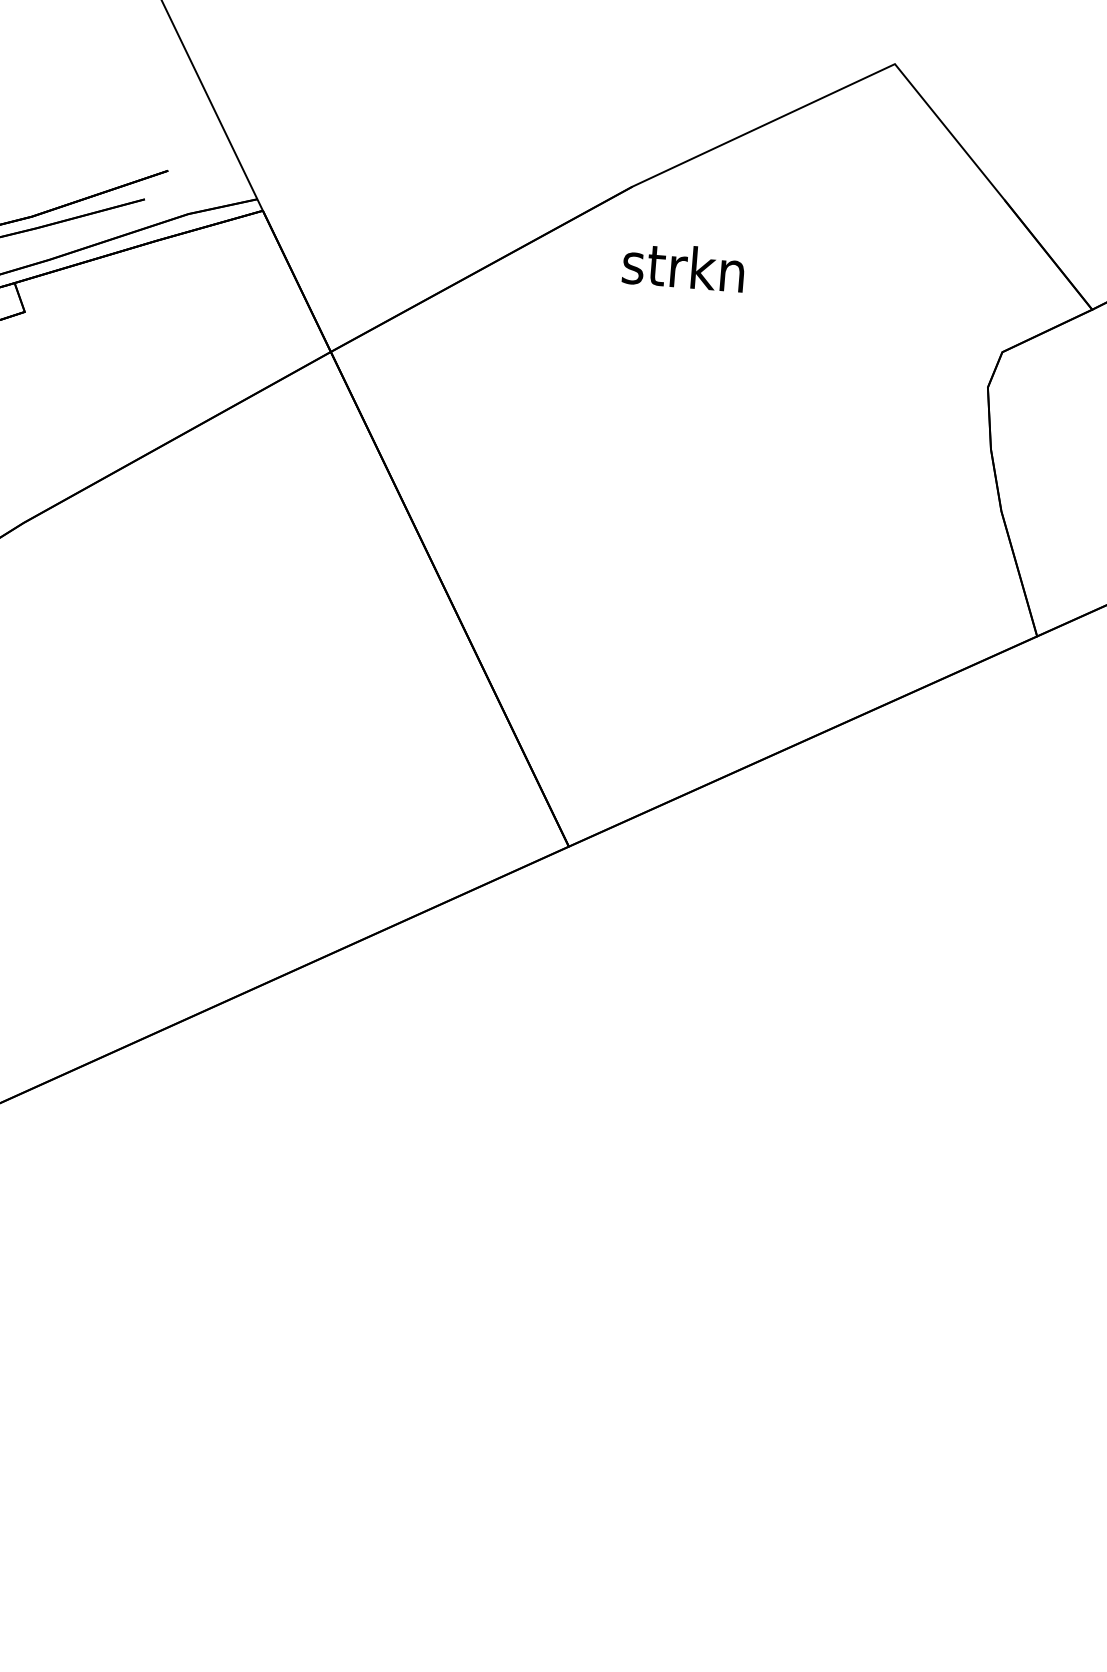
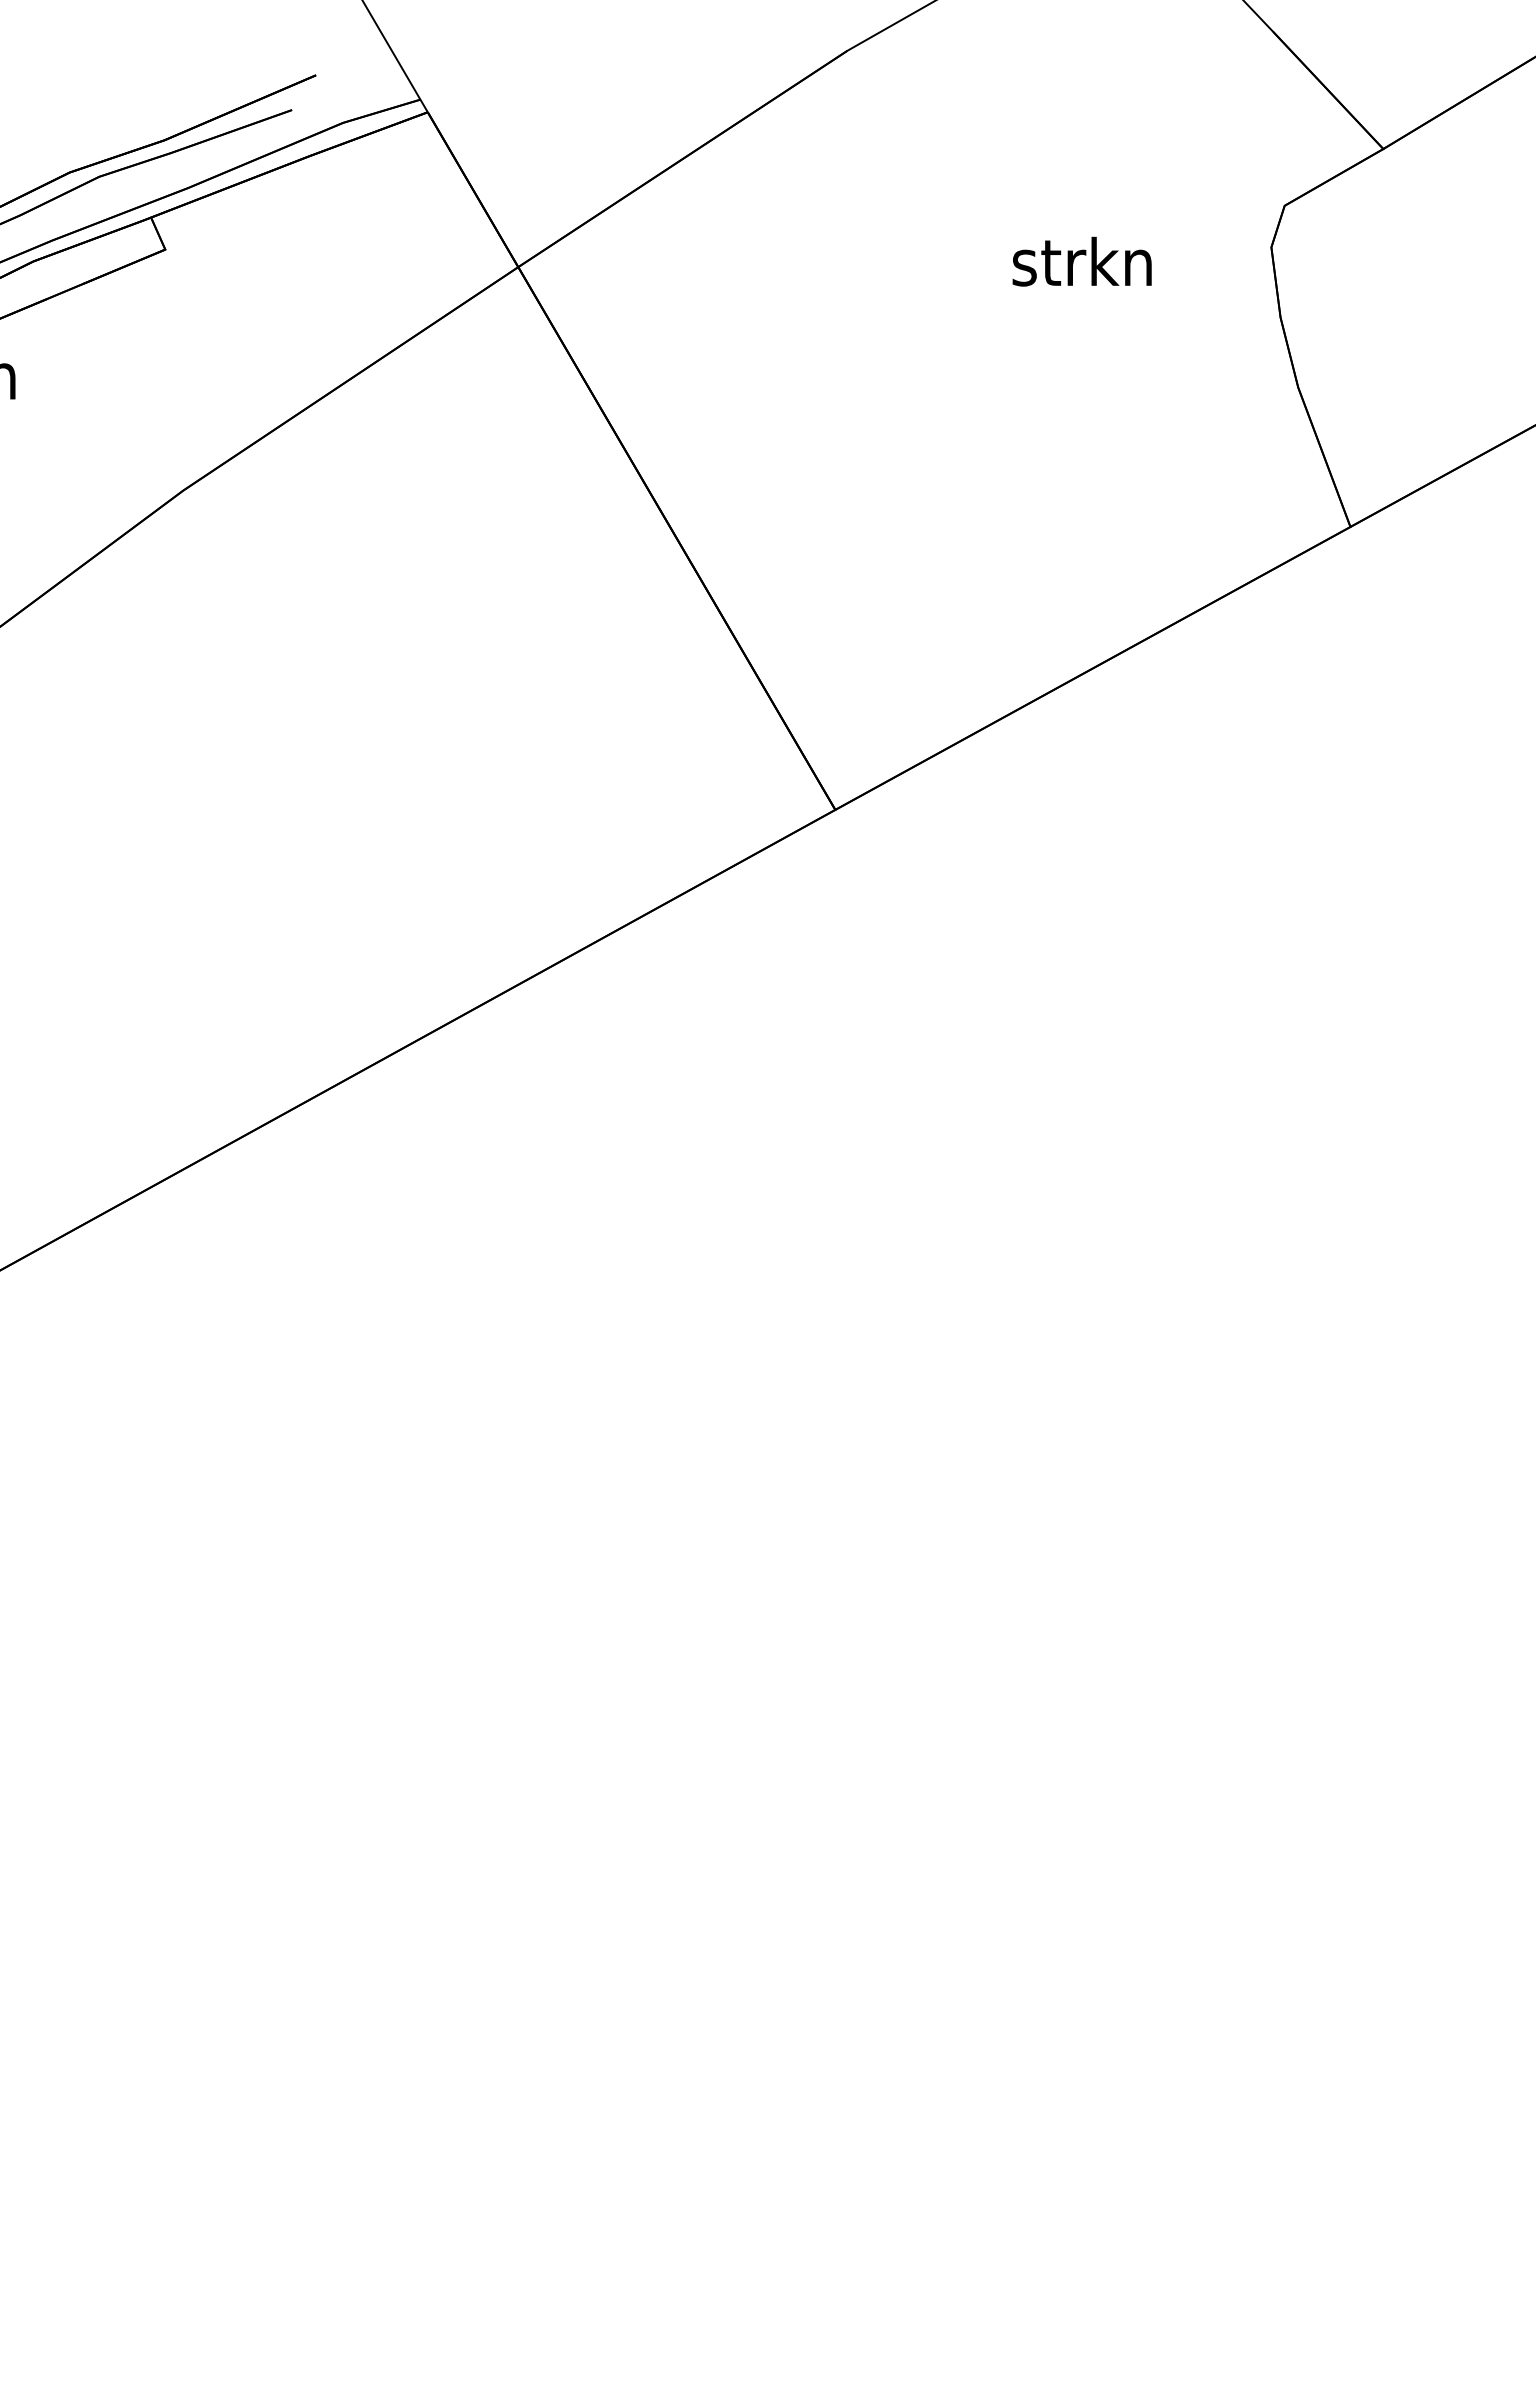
text: (683, 266) -> (1081, 261), moved

